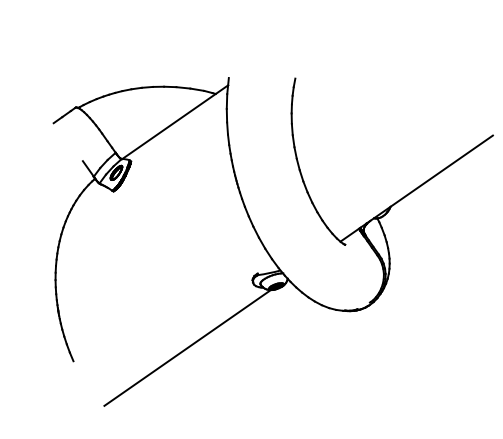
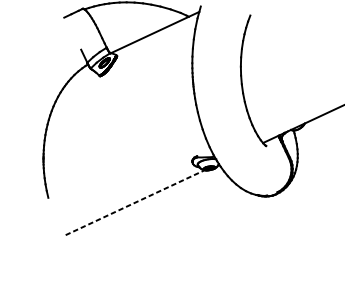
line: (188, 347) -> (135, 202), solid -> dashed

